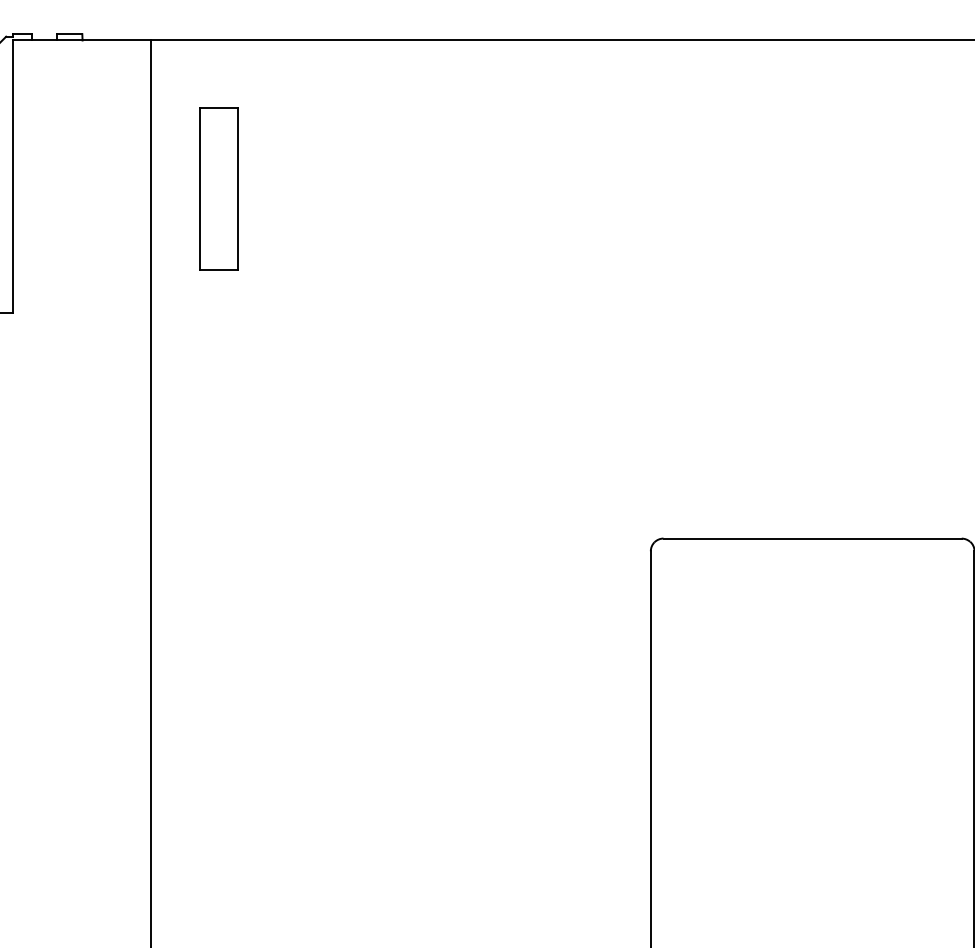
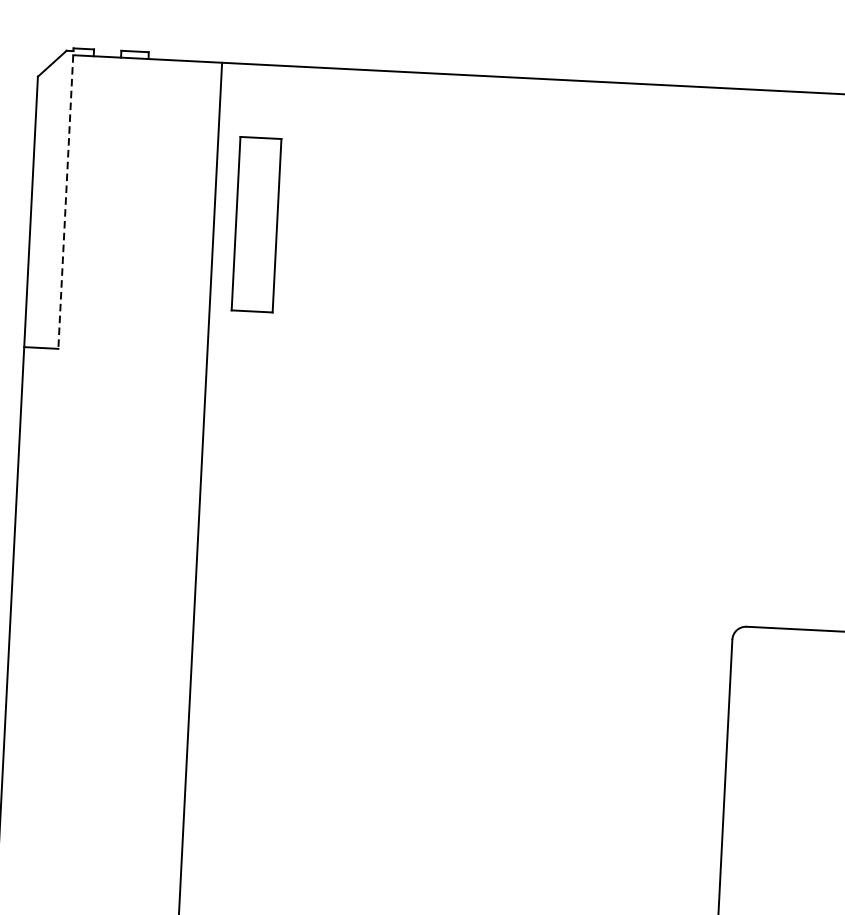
line: (12, 177) -> (65, 202), solid -> dashed
part: (218, 188) -> (255, 224), moved

